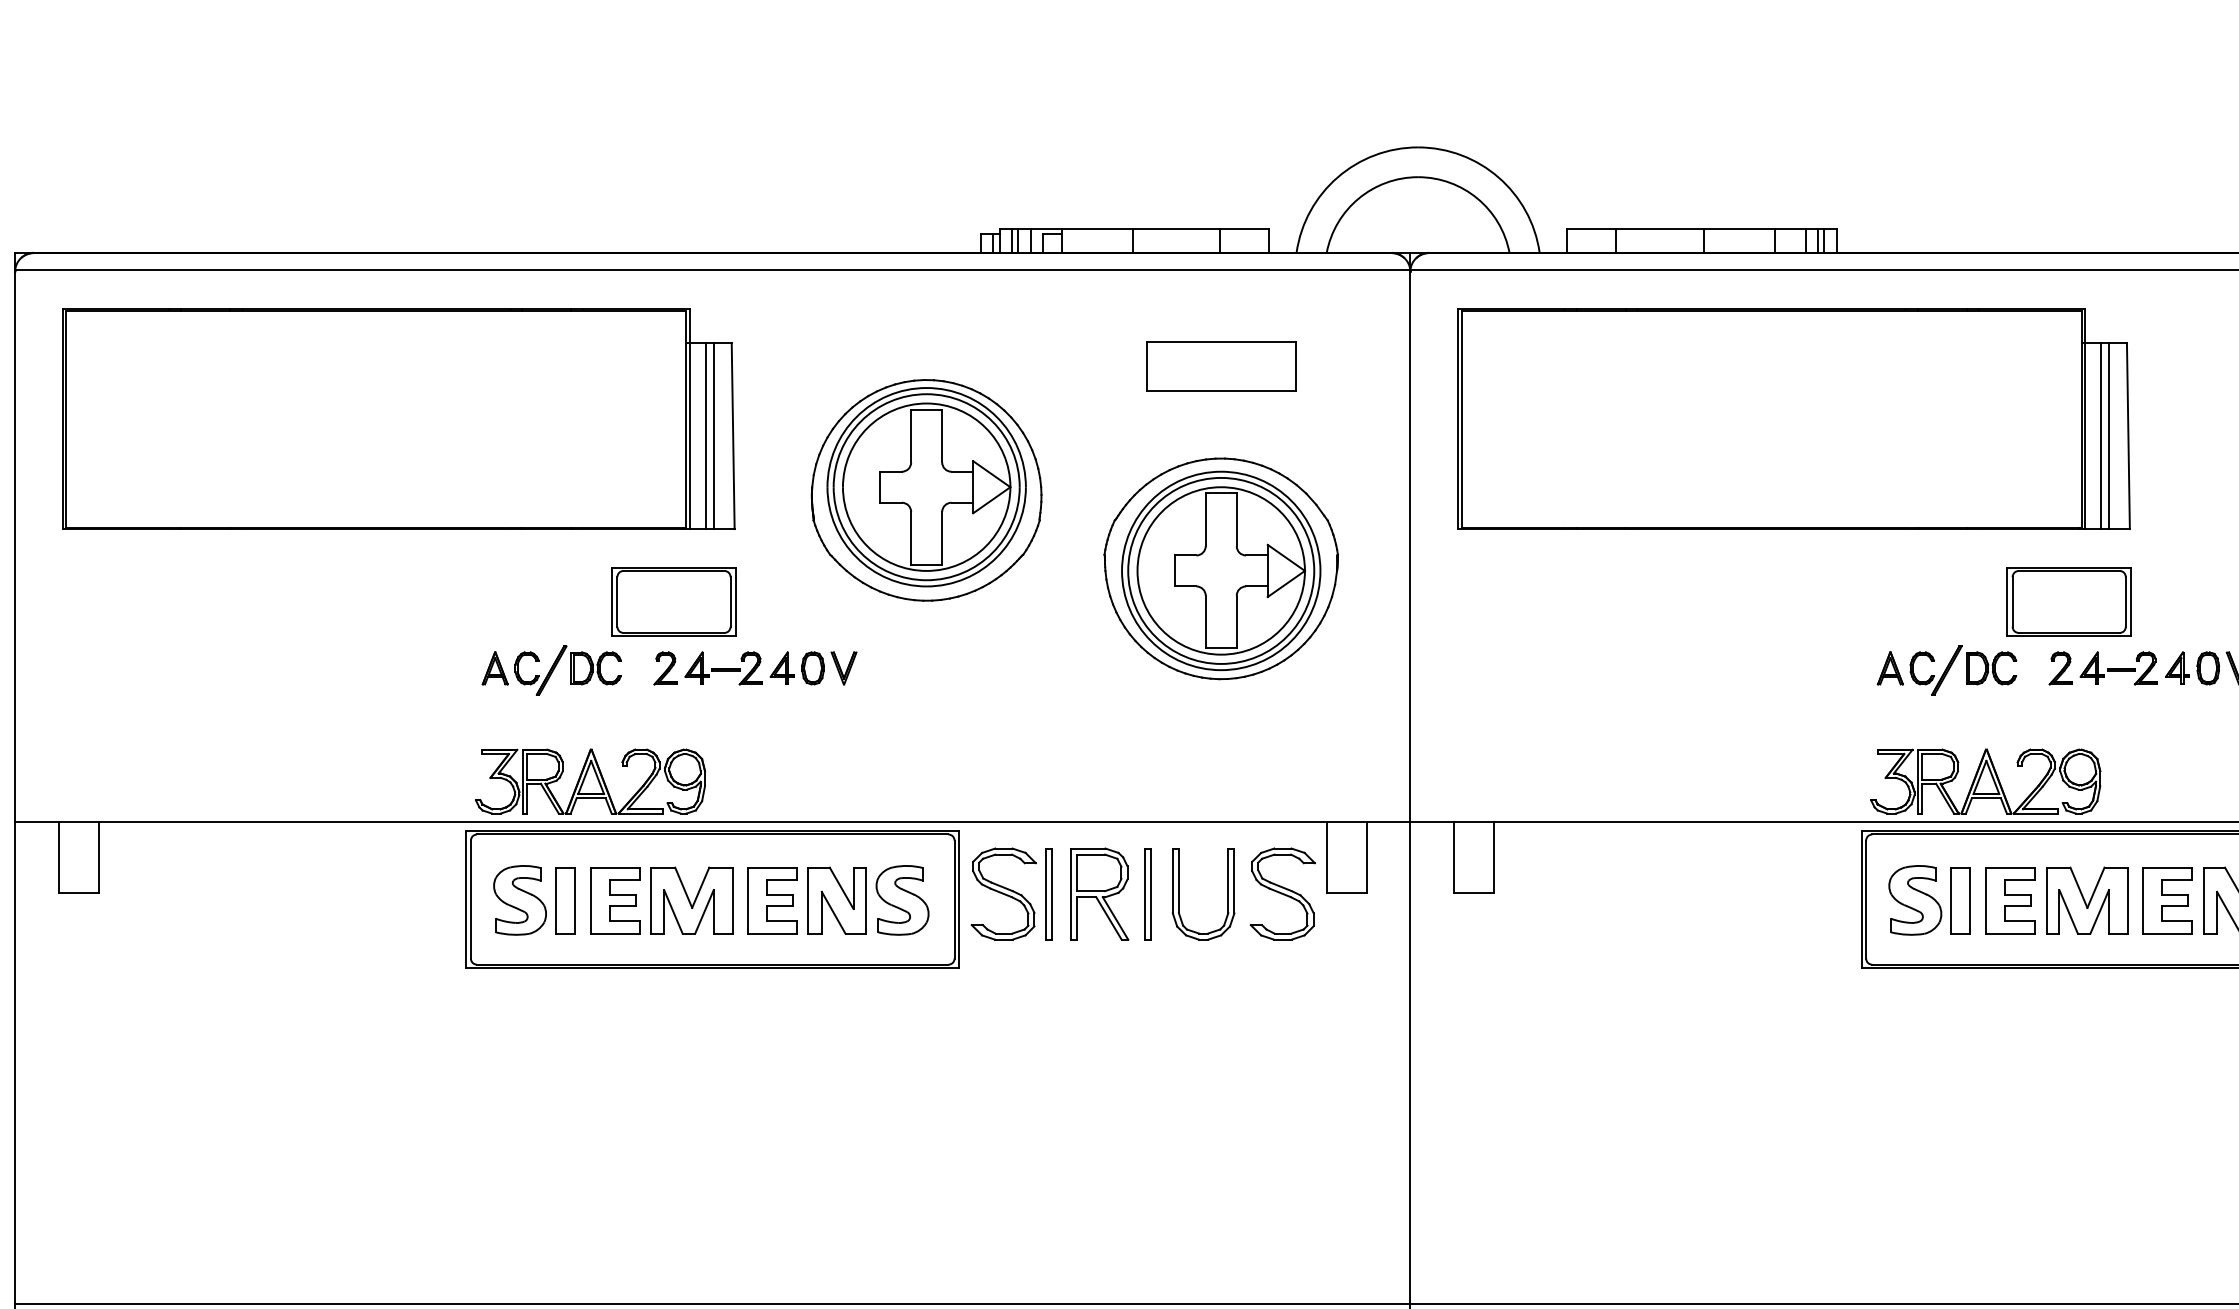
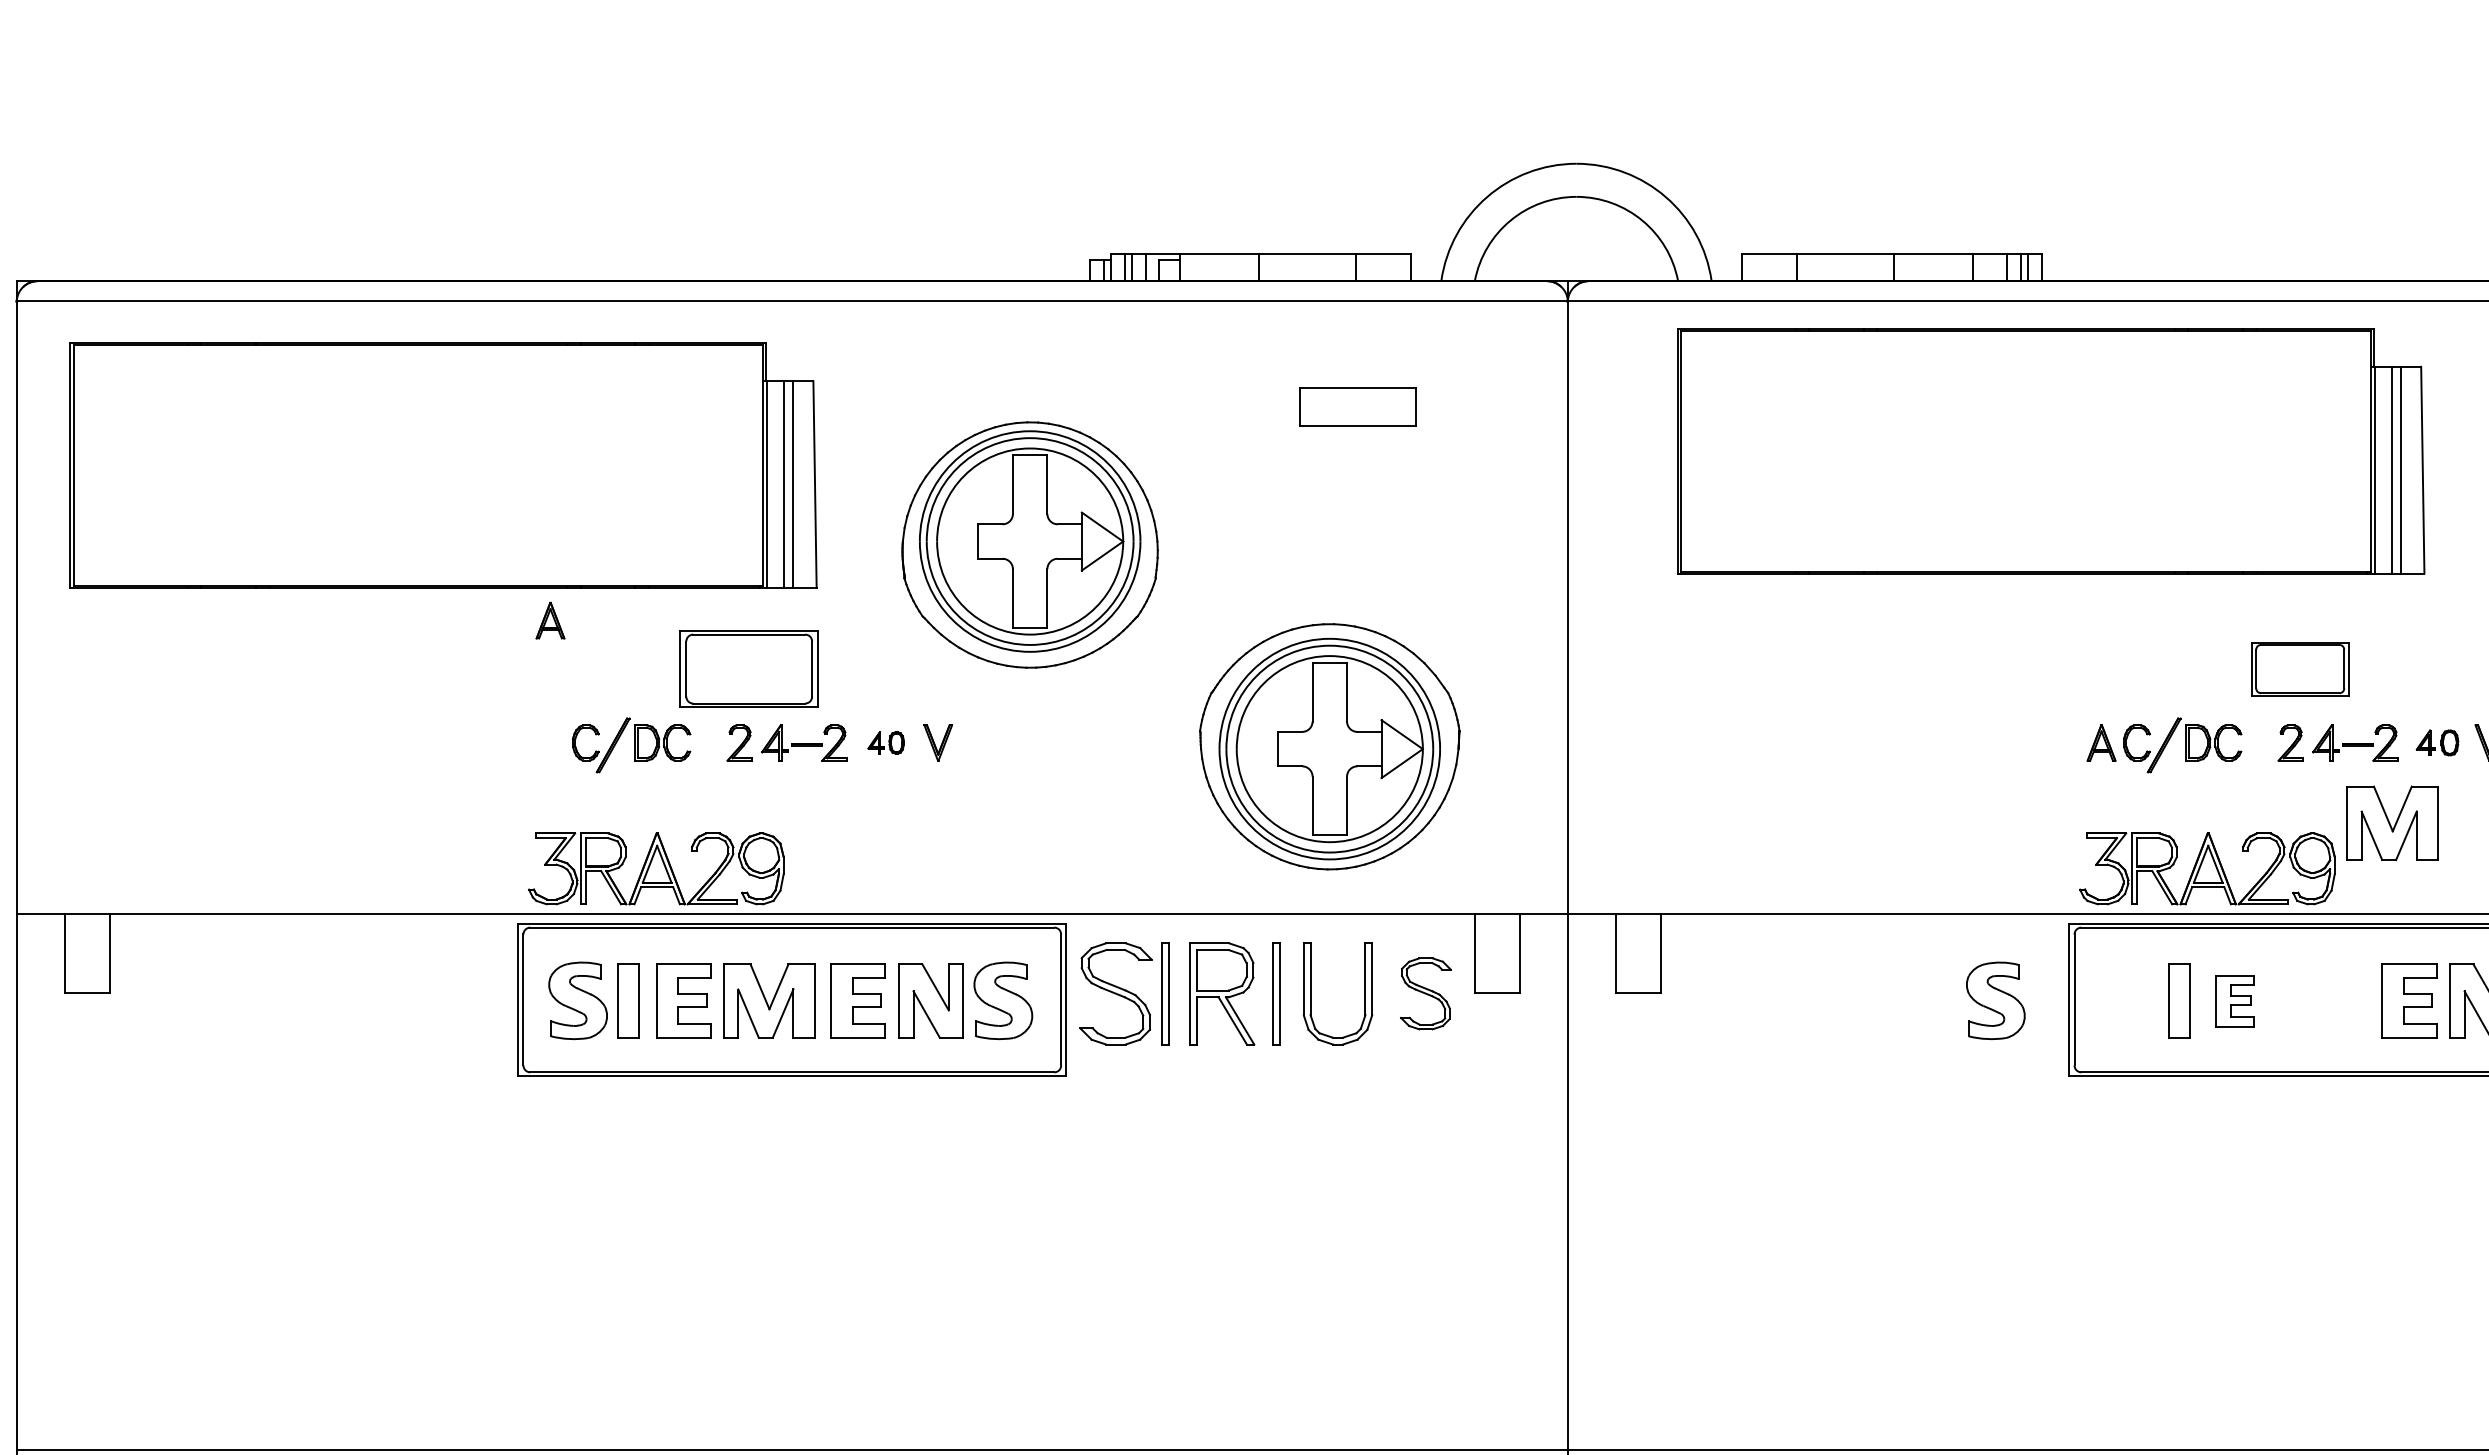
part: (1221, 366) -> (1357, 407), size x0.7
part: (1793, 418) -> (2050, 450), moved
part: (1220, 568) -> (1328, 746), moved
part: (2068, 601) -> (2299, 668), size x0.7
part: (494, 668) -> (549, 620), moved
part: (796, 668) -> (885, 743), size x0.6
part: (2192, 668) -> (2437, 743), size x0.7
part: (1282, 893) -> (1425, 993), size x0.7
part: (1915, 900) -> (1996, 1000), moved
part: (2010, 900) -> (2235, 1000), size x0.7
part: (2087, 900) -> (2392, 823), moved

